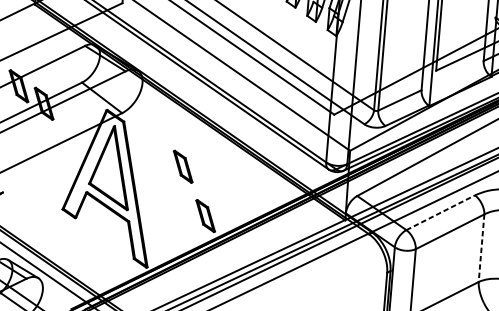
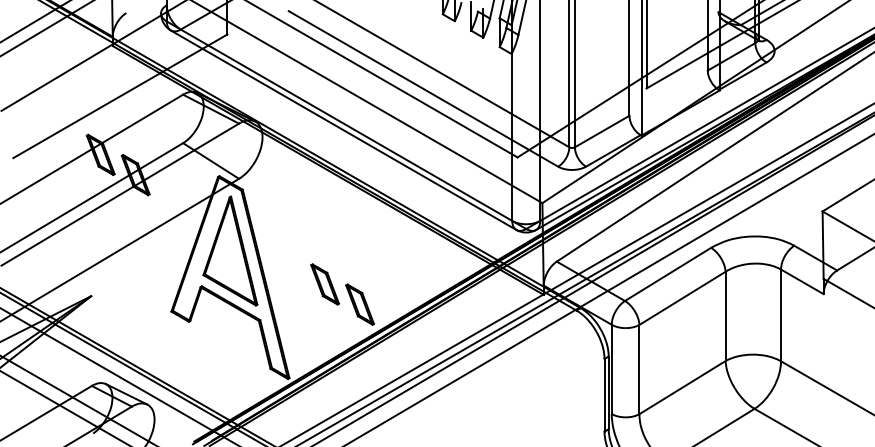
part: (182, 166) -> (324, 284), moved
line: (441, 212) -> (668, 274), dashed -> solid
line: (481, 248) -> (725, 316), dashed -> solid

